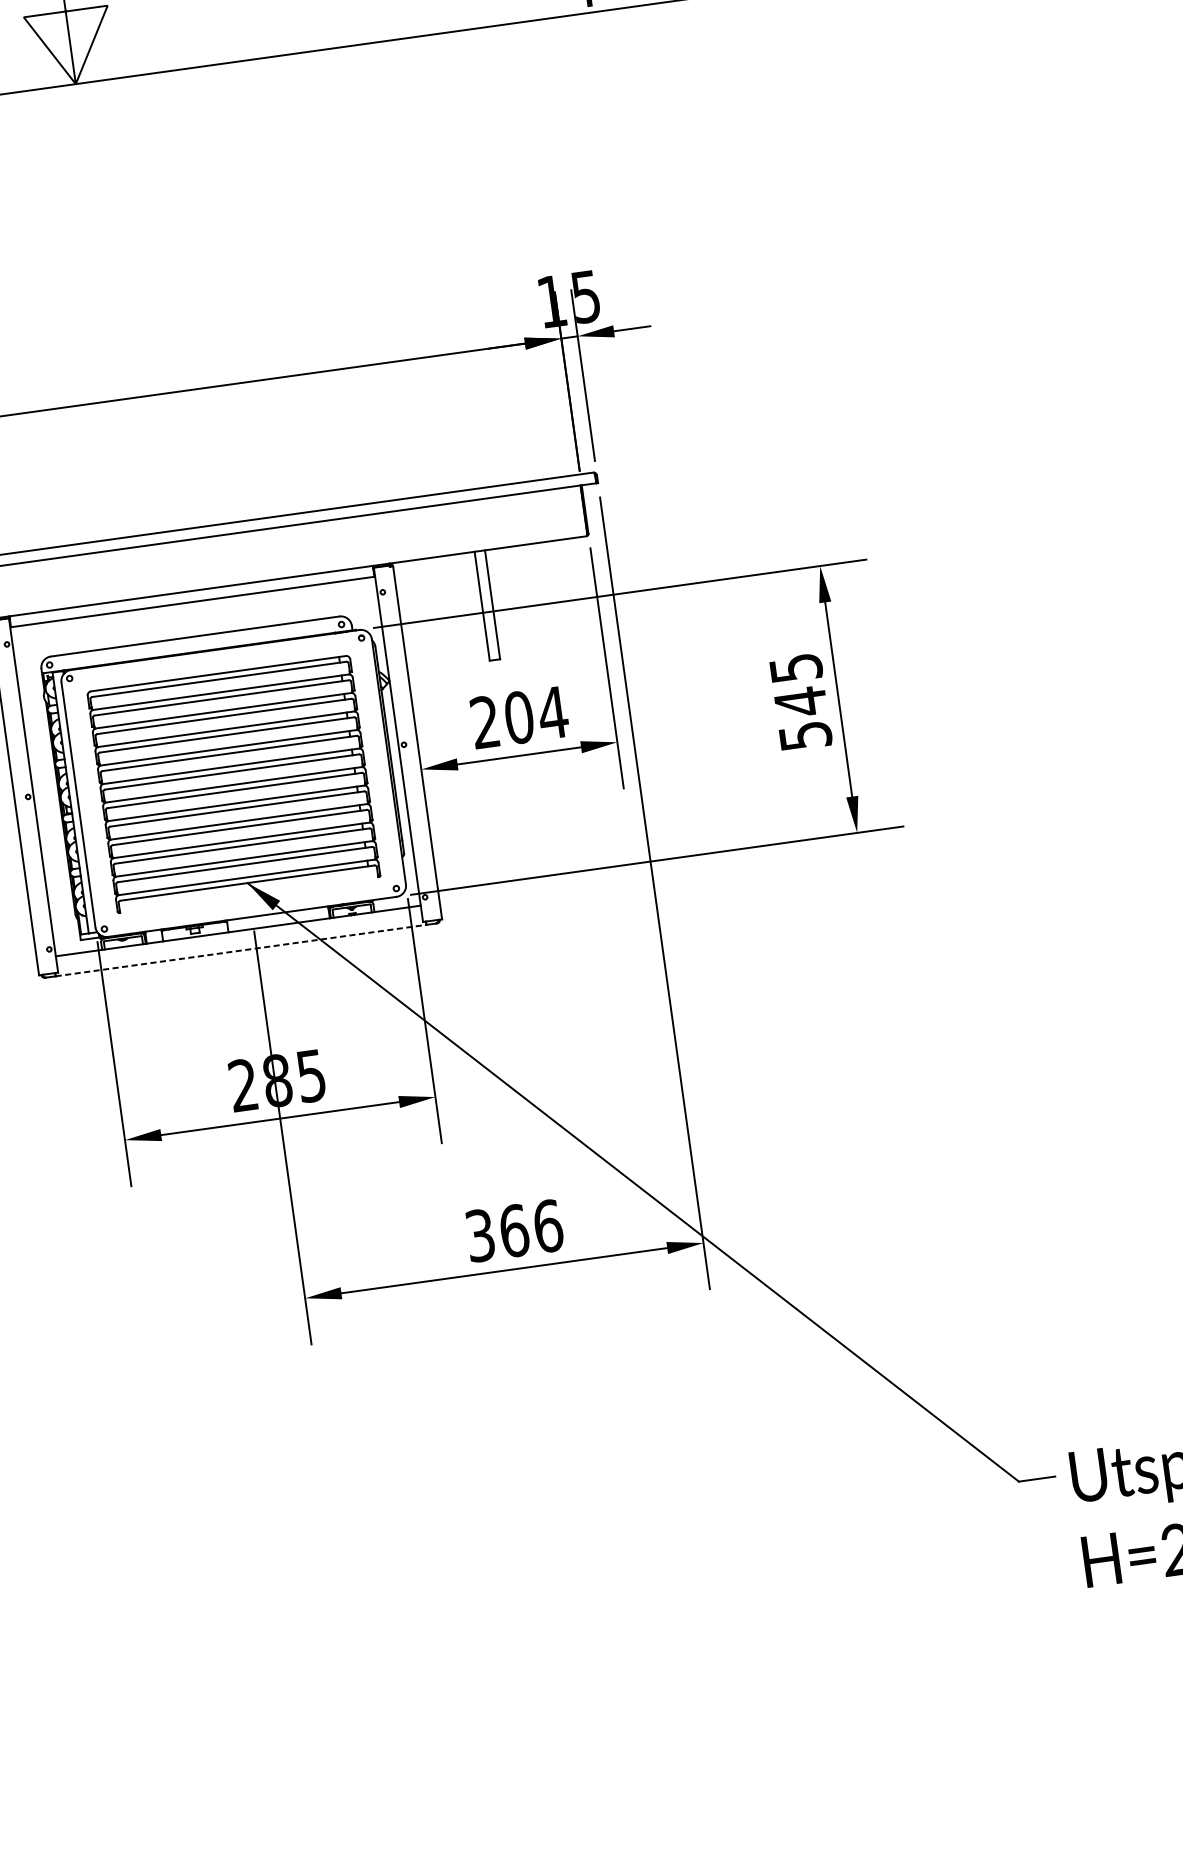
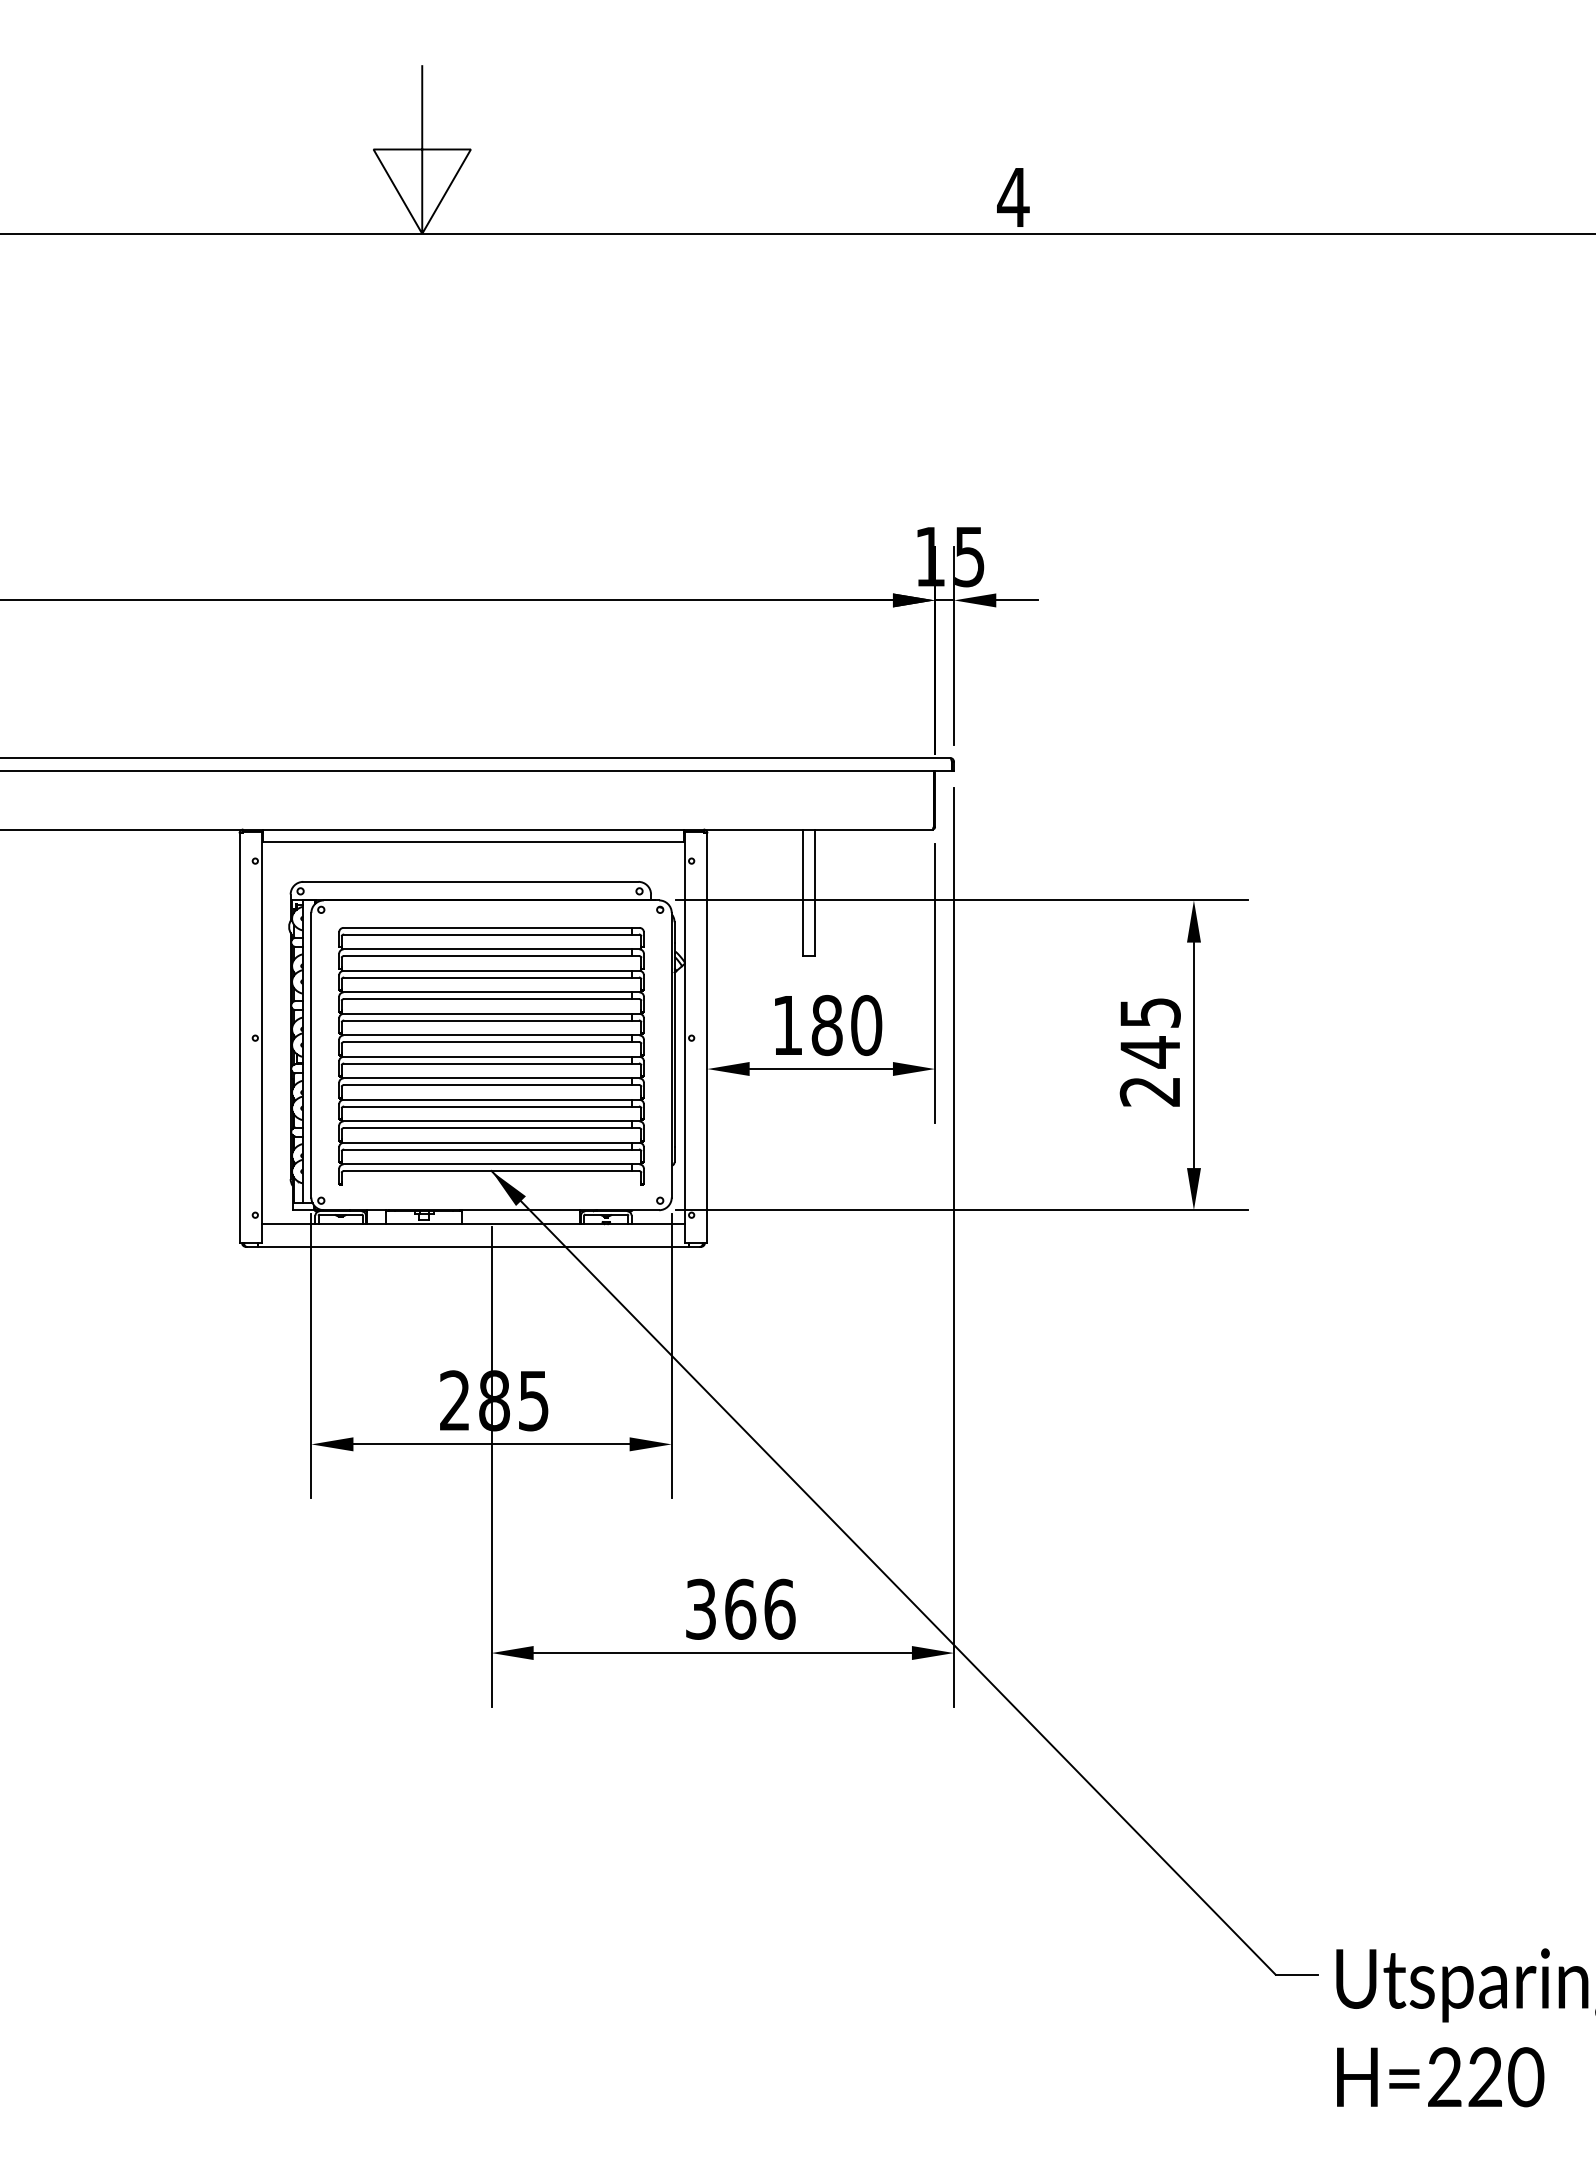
text: (519, 717) -> (827, 1025), 204 -> 180
text: (804, 735) -> (1149, 1091), 545 -> 245
line: (241, 950) -> (473, 1246), dashed -> solid

